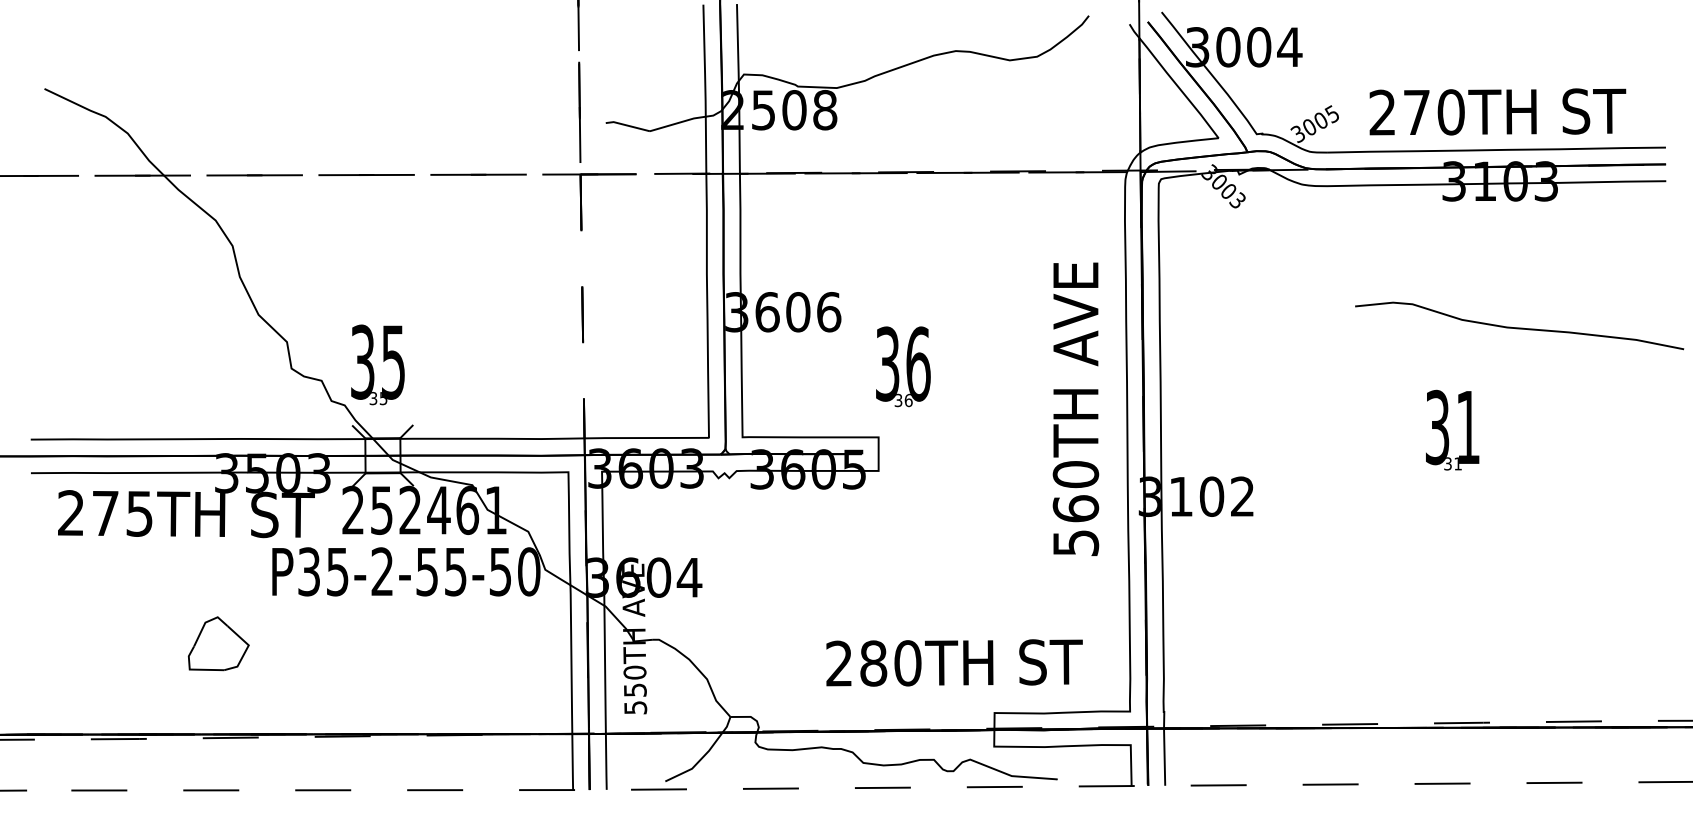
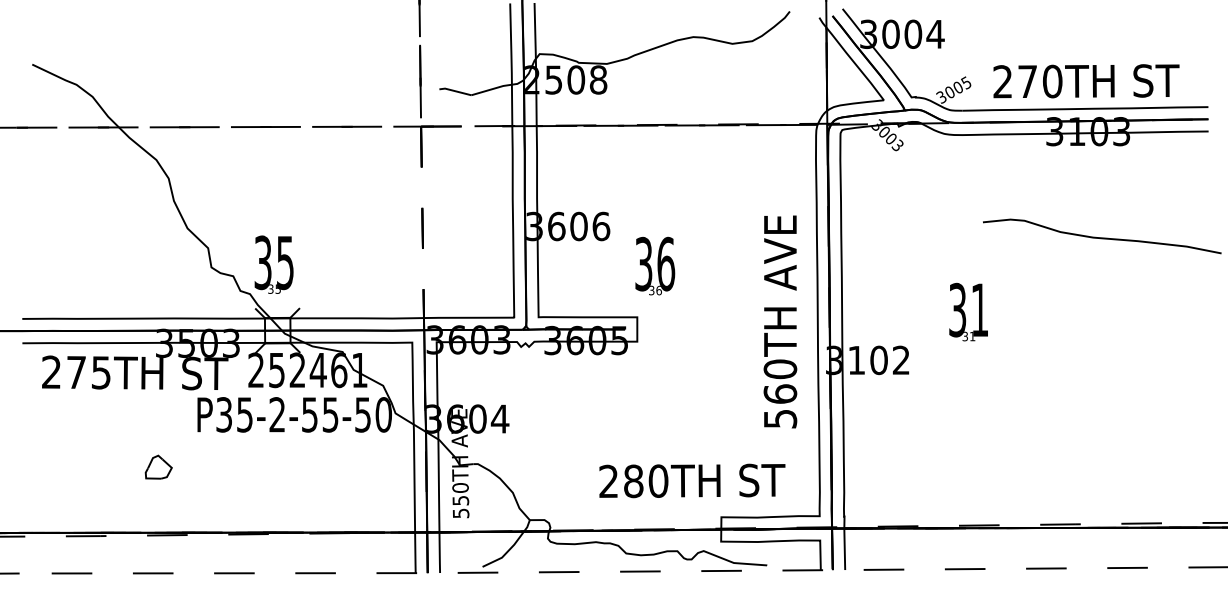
text: (1076, 408) -> (780, 321), moved
text: (1452, 429) -> (968, 311), moved
part: (218, 644) -> (158, 467), size x0.6

